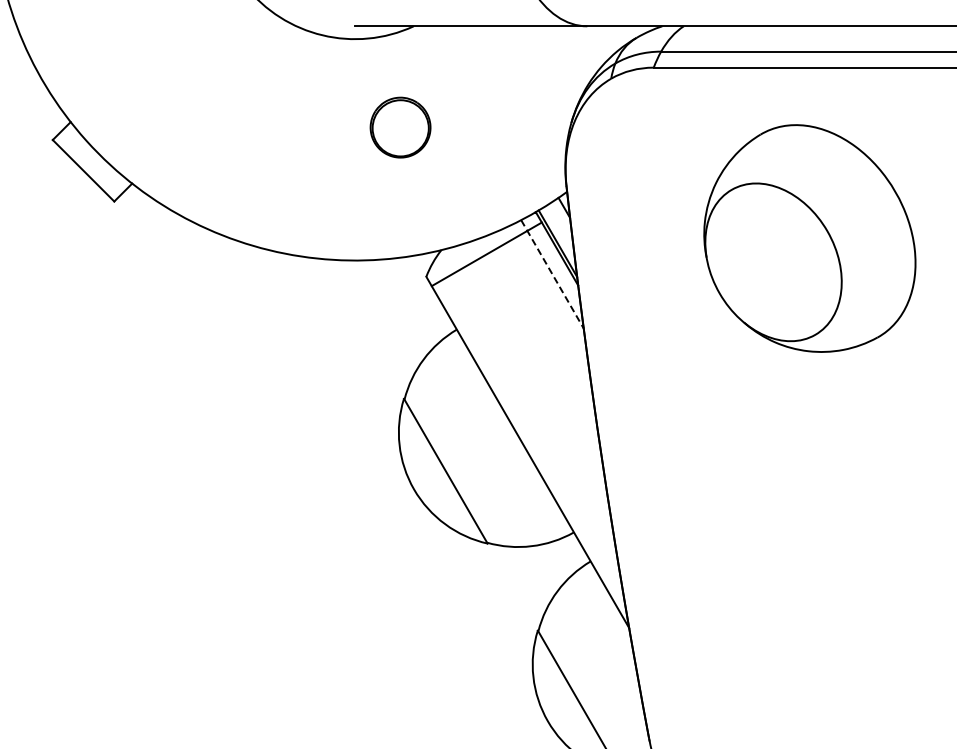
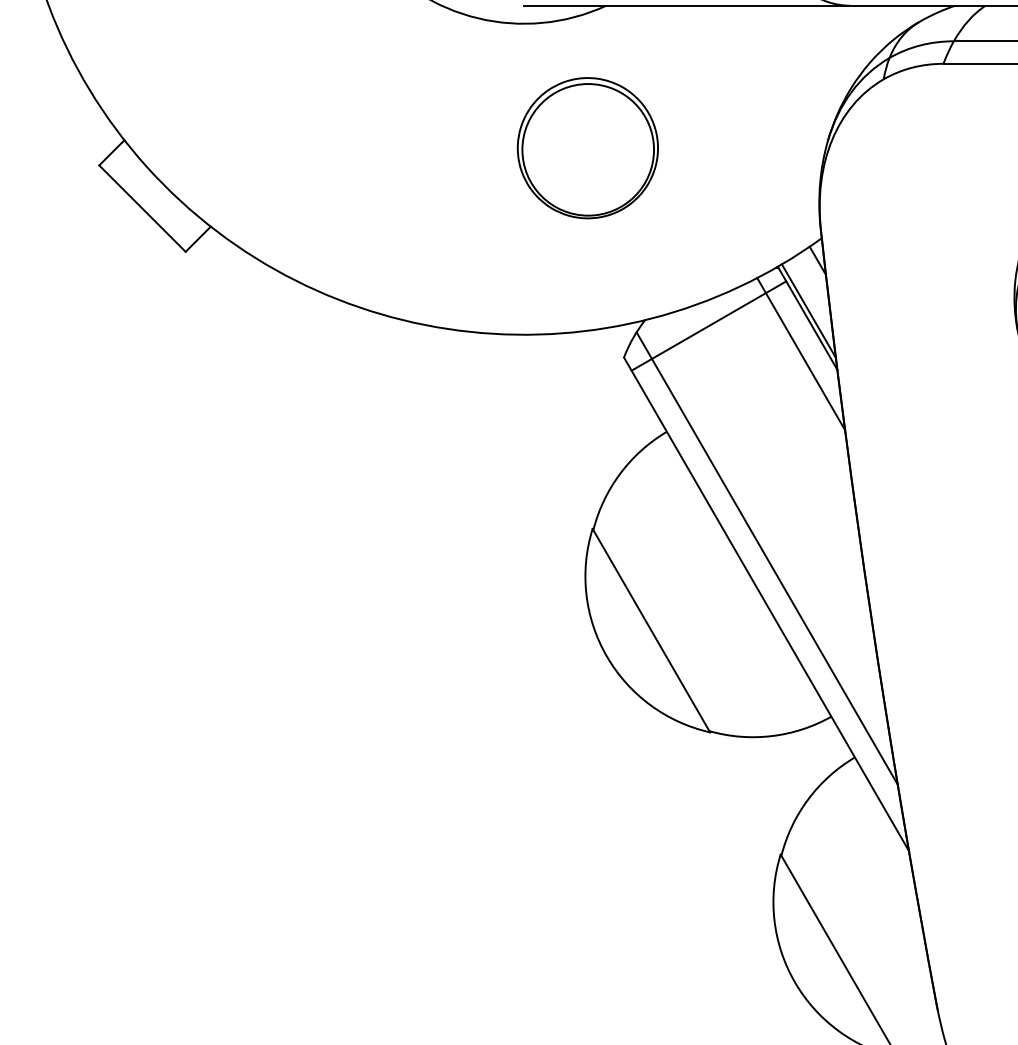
part: (400, 127) -> (587, 147), size x1.67
line: (552, 274) -> (801, 354), dashed -> solid
line: (528, 419) -> (767, 558), added

